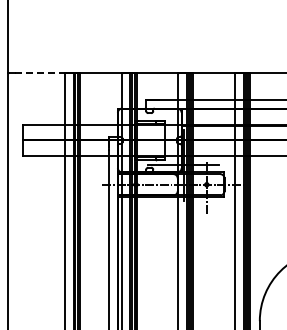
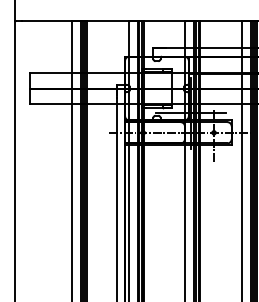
line: (41, 73) -> (48, 21), dashed -> solid

